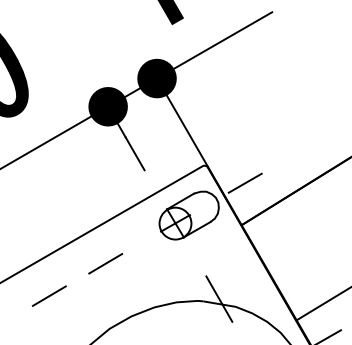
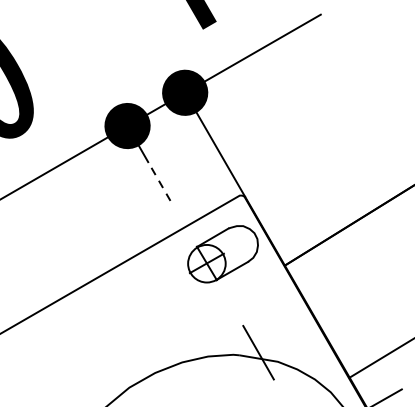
line: (135, 153) -> (159, 181), solid -> dashed
line: (244, 182) -> (288, 215), removed
line: (105, 263) -> (124, 310), removed
line: (48, 295) -> (57, 348), removed

